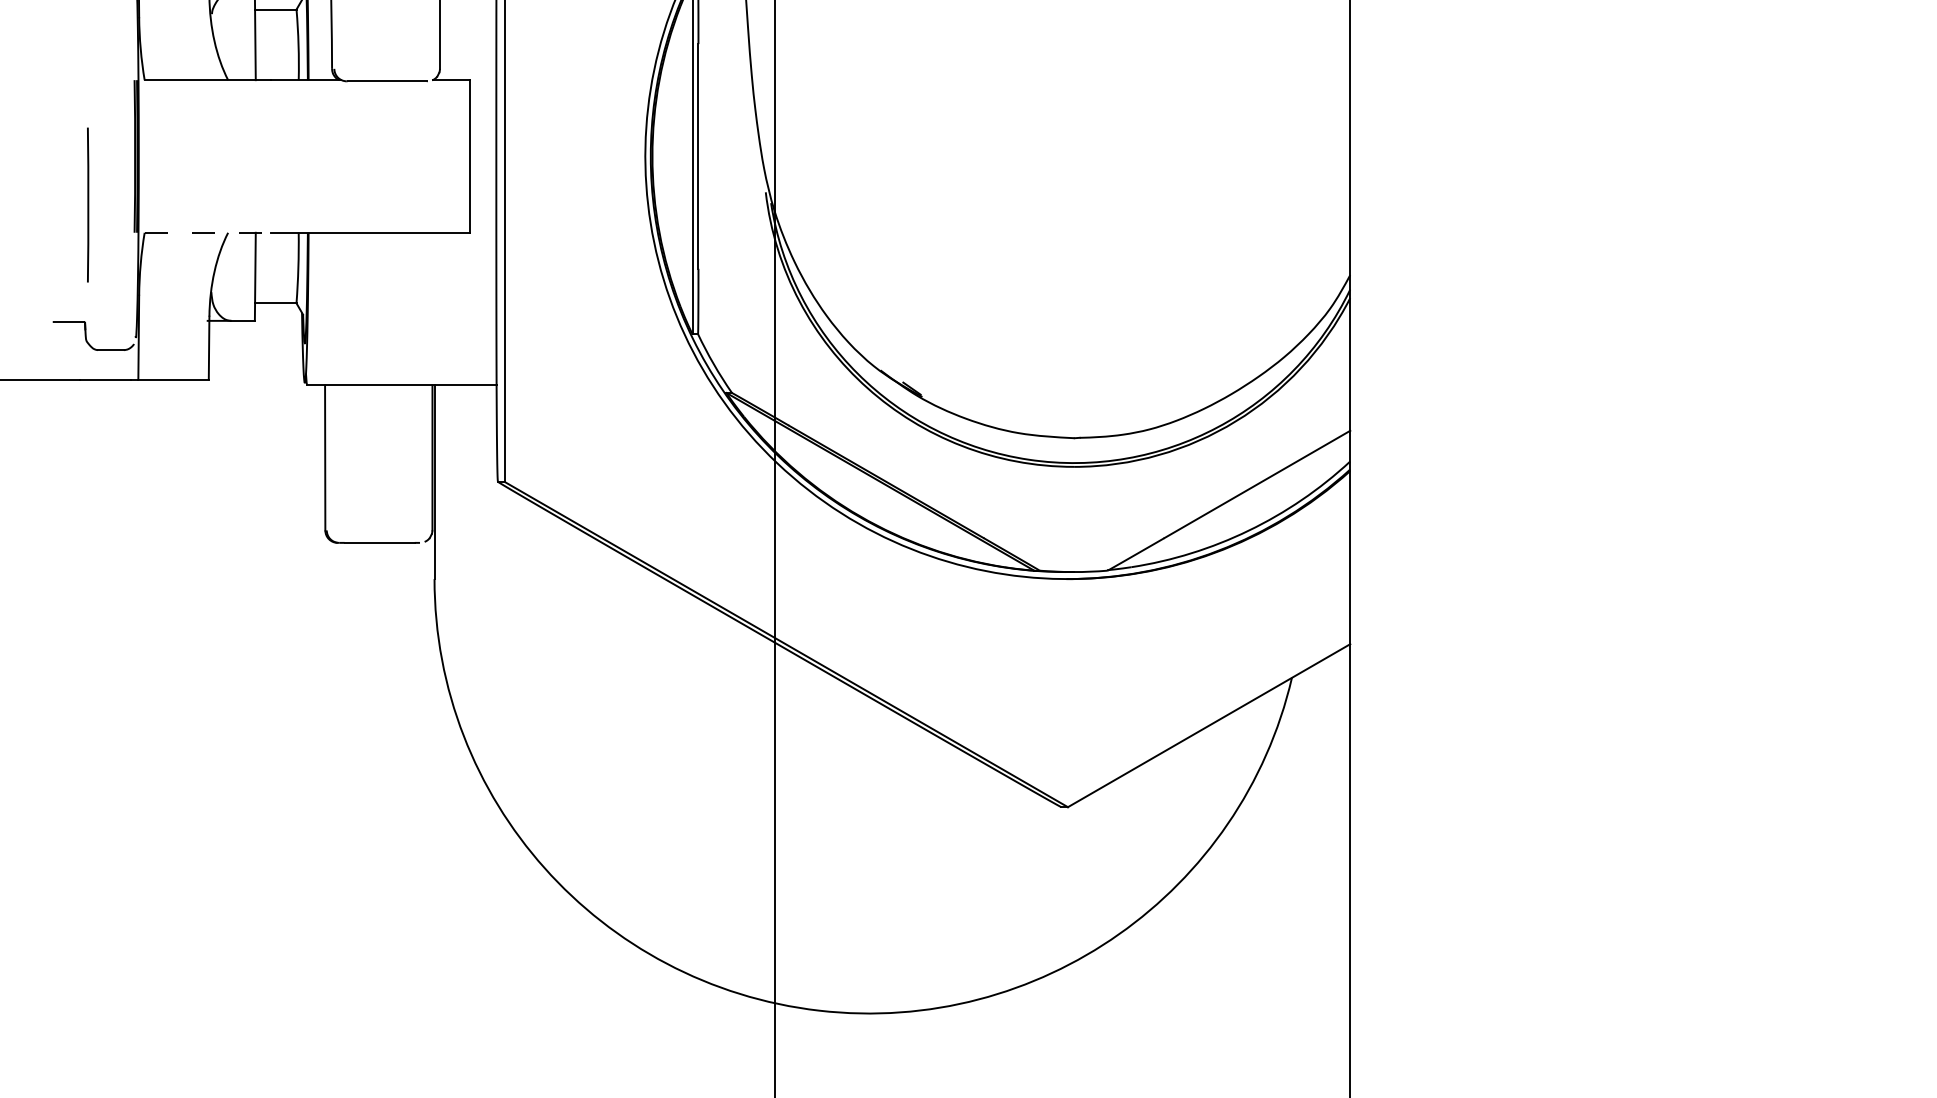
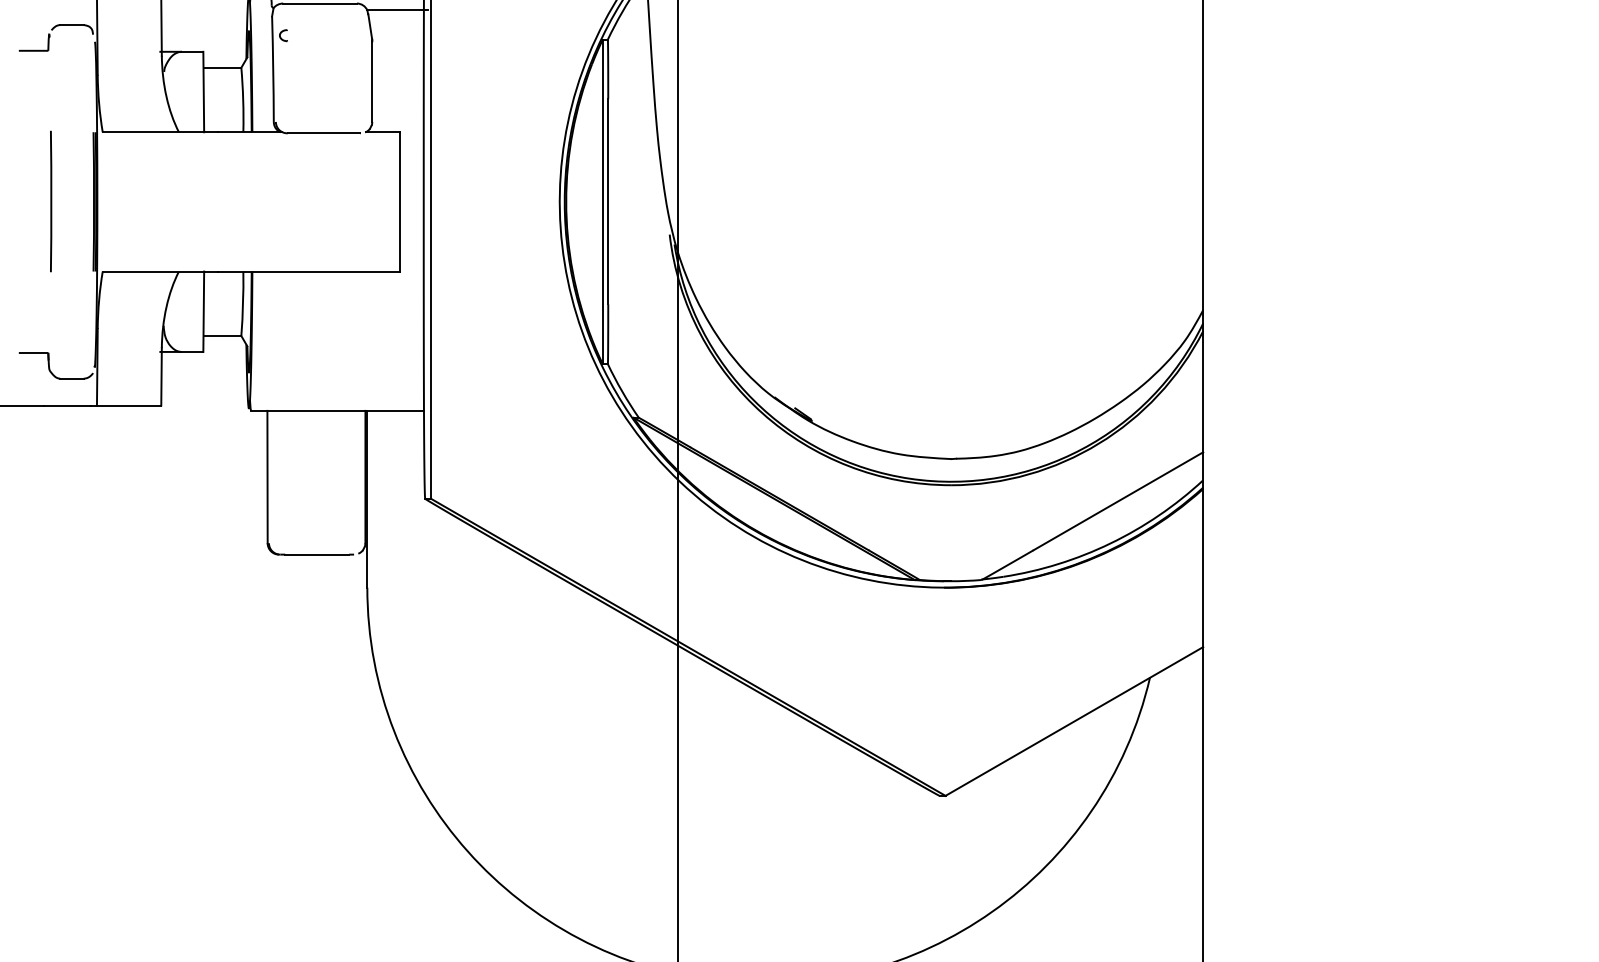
line: (88, 204) -> (51, 201), moved
line: (207, 232) -> (160, 271), dashed -> solid

